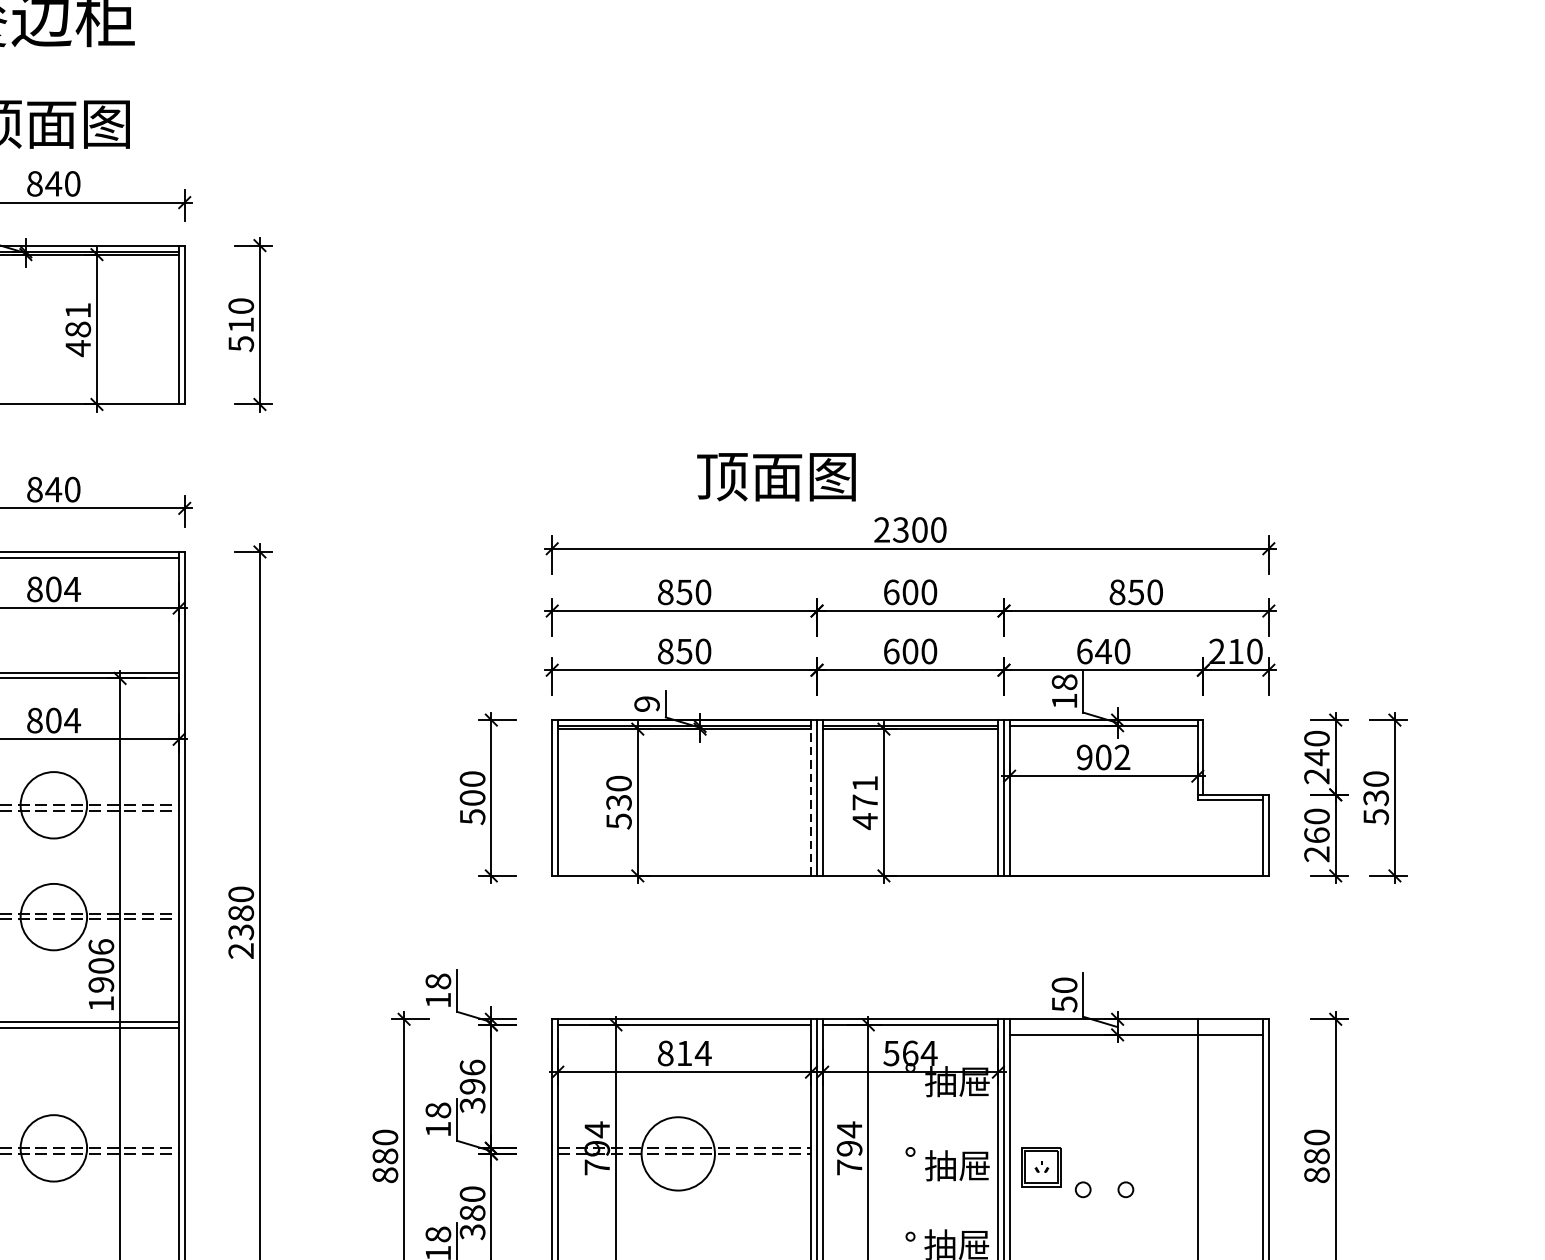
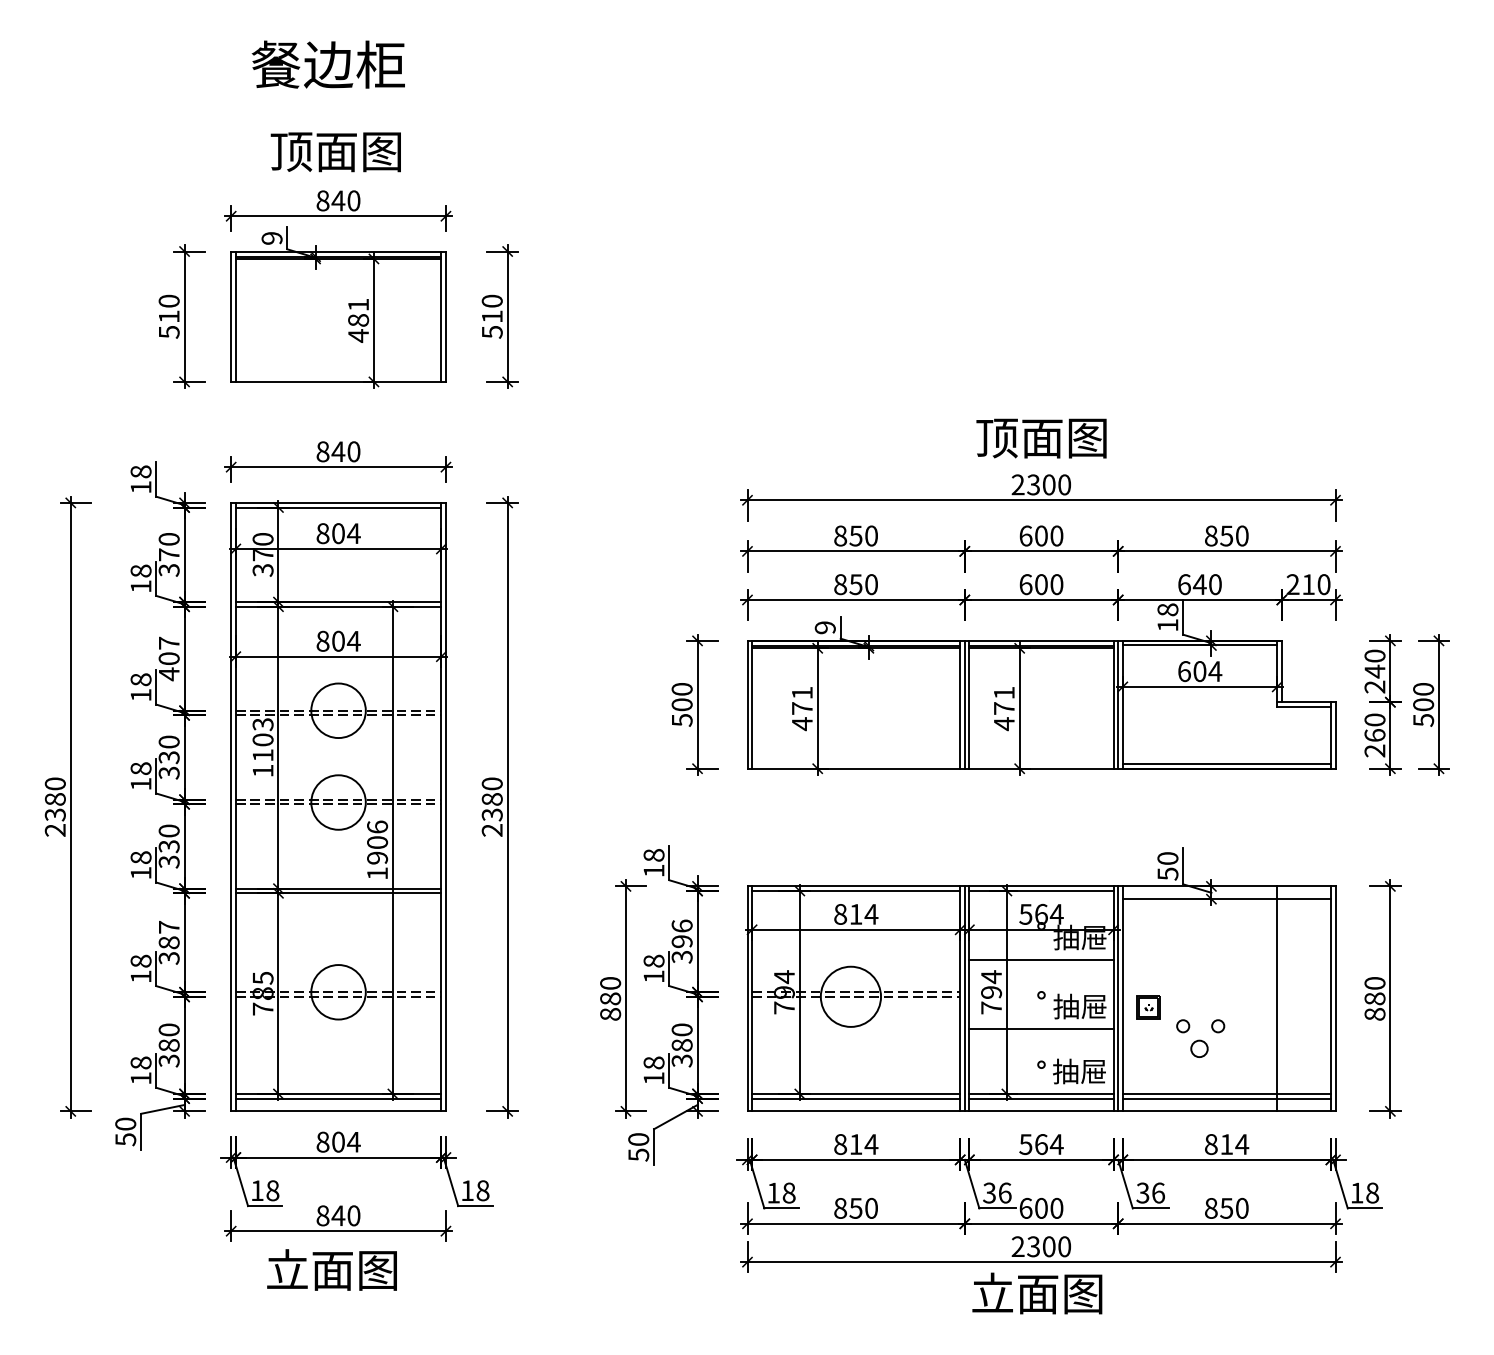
text: (776, 477) -> (1041, 438), moved
text: (1104, 757) -> (1200, 671), 902 -> 604
line: (811, 797) -> (960, 704), dashed -> solid
text: (1376, 797) -> (1423, 704), 530 -> 500
text: (618, 802) -> (801, 708), 530 -> 471
line: (1135, 870) -> (1226, 764), added
line: (910, 1109) -> (1041, 960), added
part: (1040, 1166) -> (1148, 1007), size x0.71
line: (910, 1193) -> (1041, 1029), added
circle: (1103, 1216) -> (1199, 1048), added

